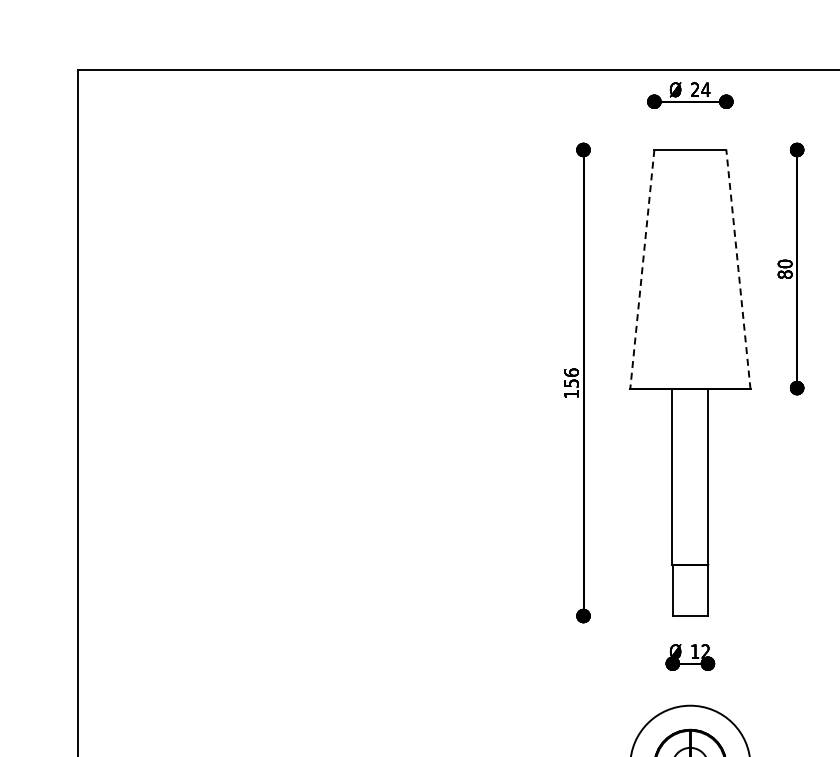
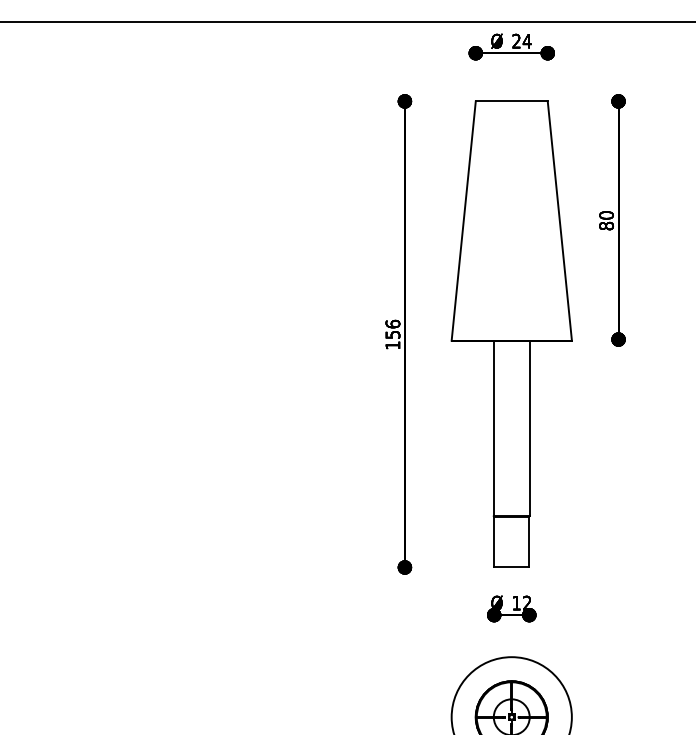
line: (738, 269) -> (559, 220), dashed -> solid
line: (642, 270) -> (463, 221), dashed -> solid

